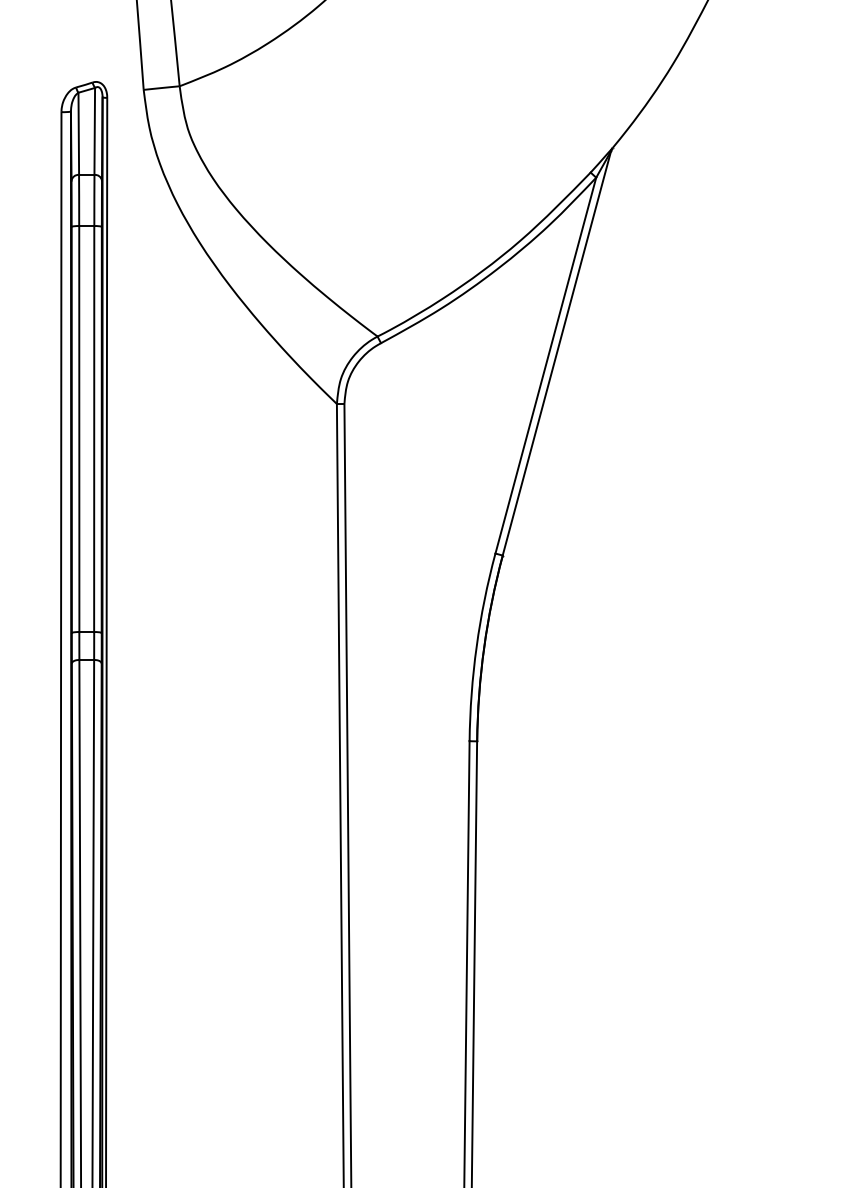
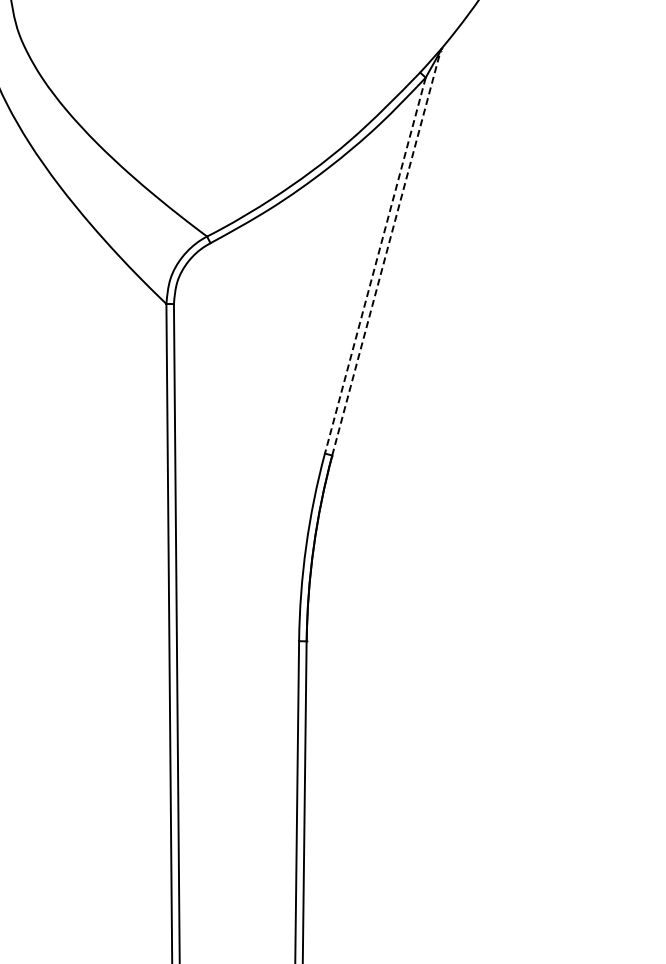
line: (557, 352) -> (387, 252), solid -> dashed
line: (545, 365) -> (375, 265), solid -> dashed

